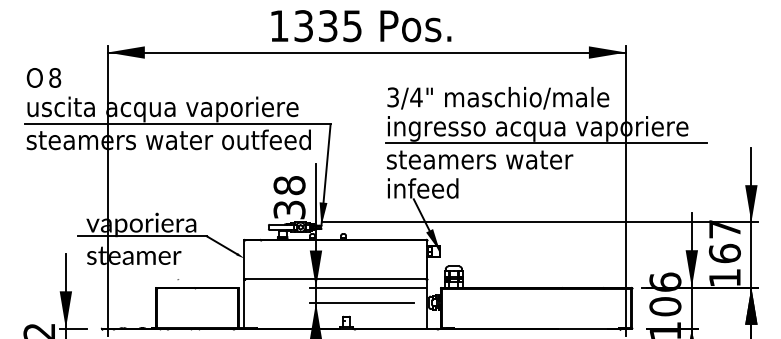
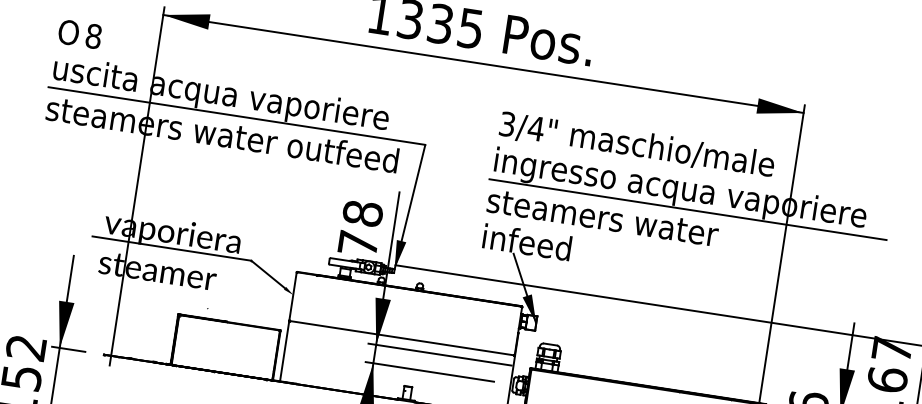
text: (289, 209) -> (358, 243), 38 -> 78

